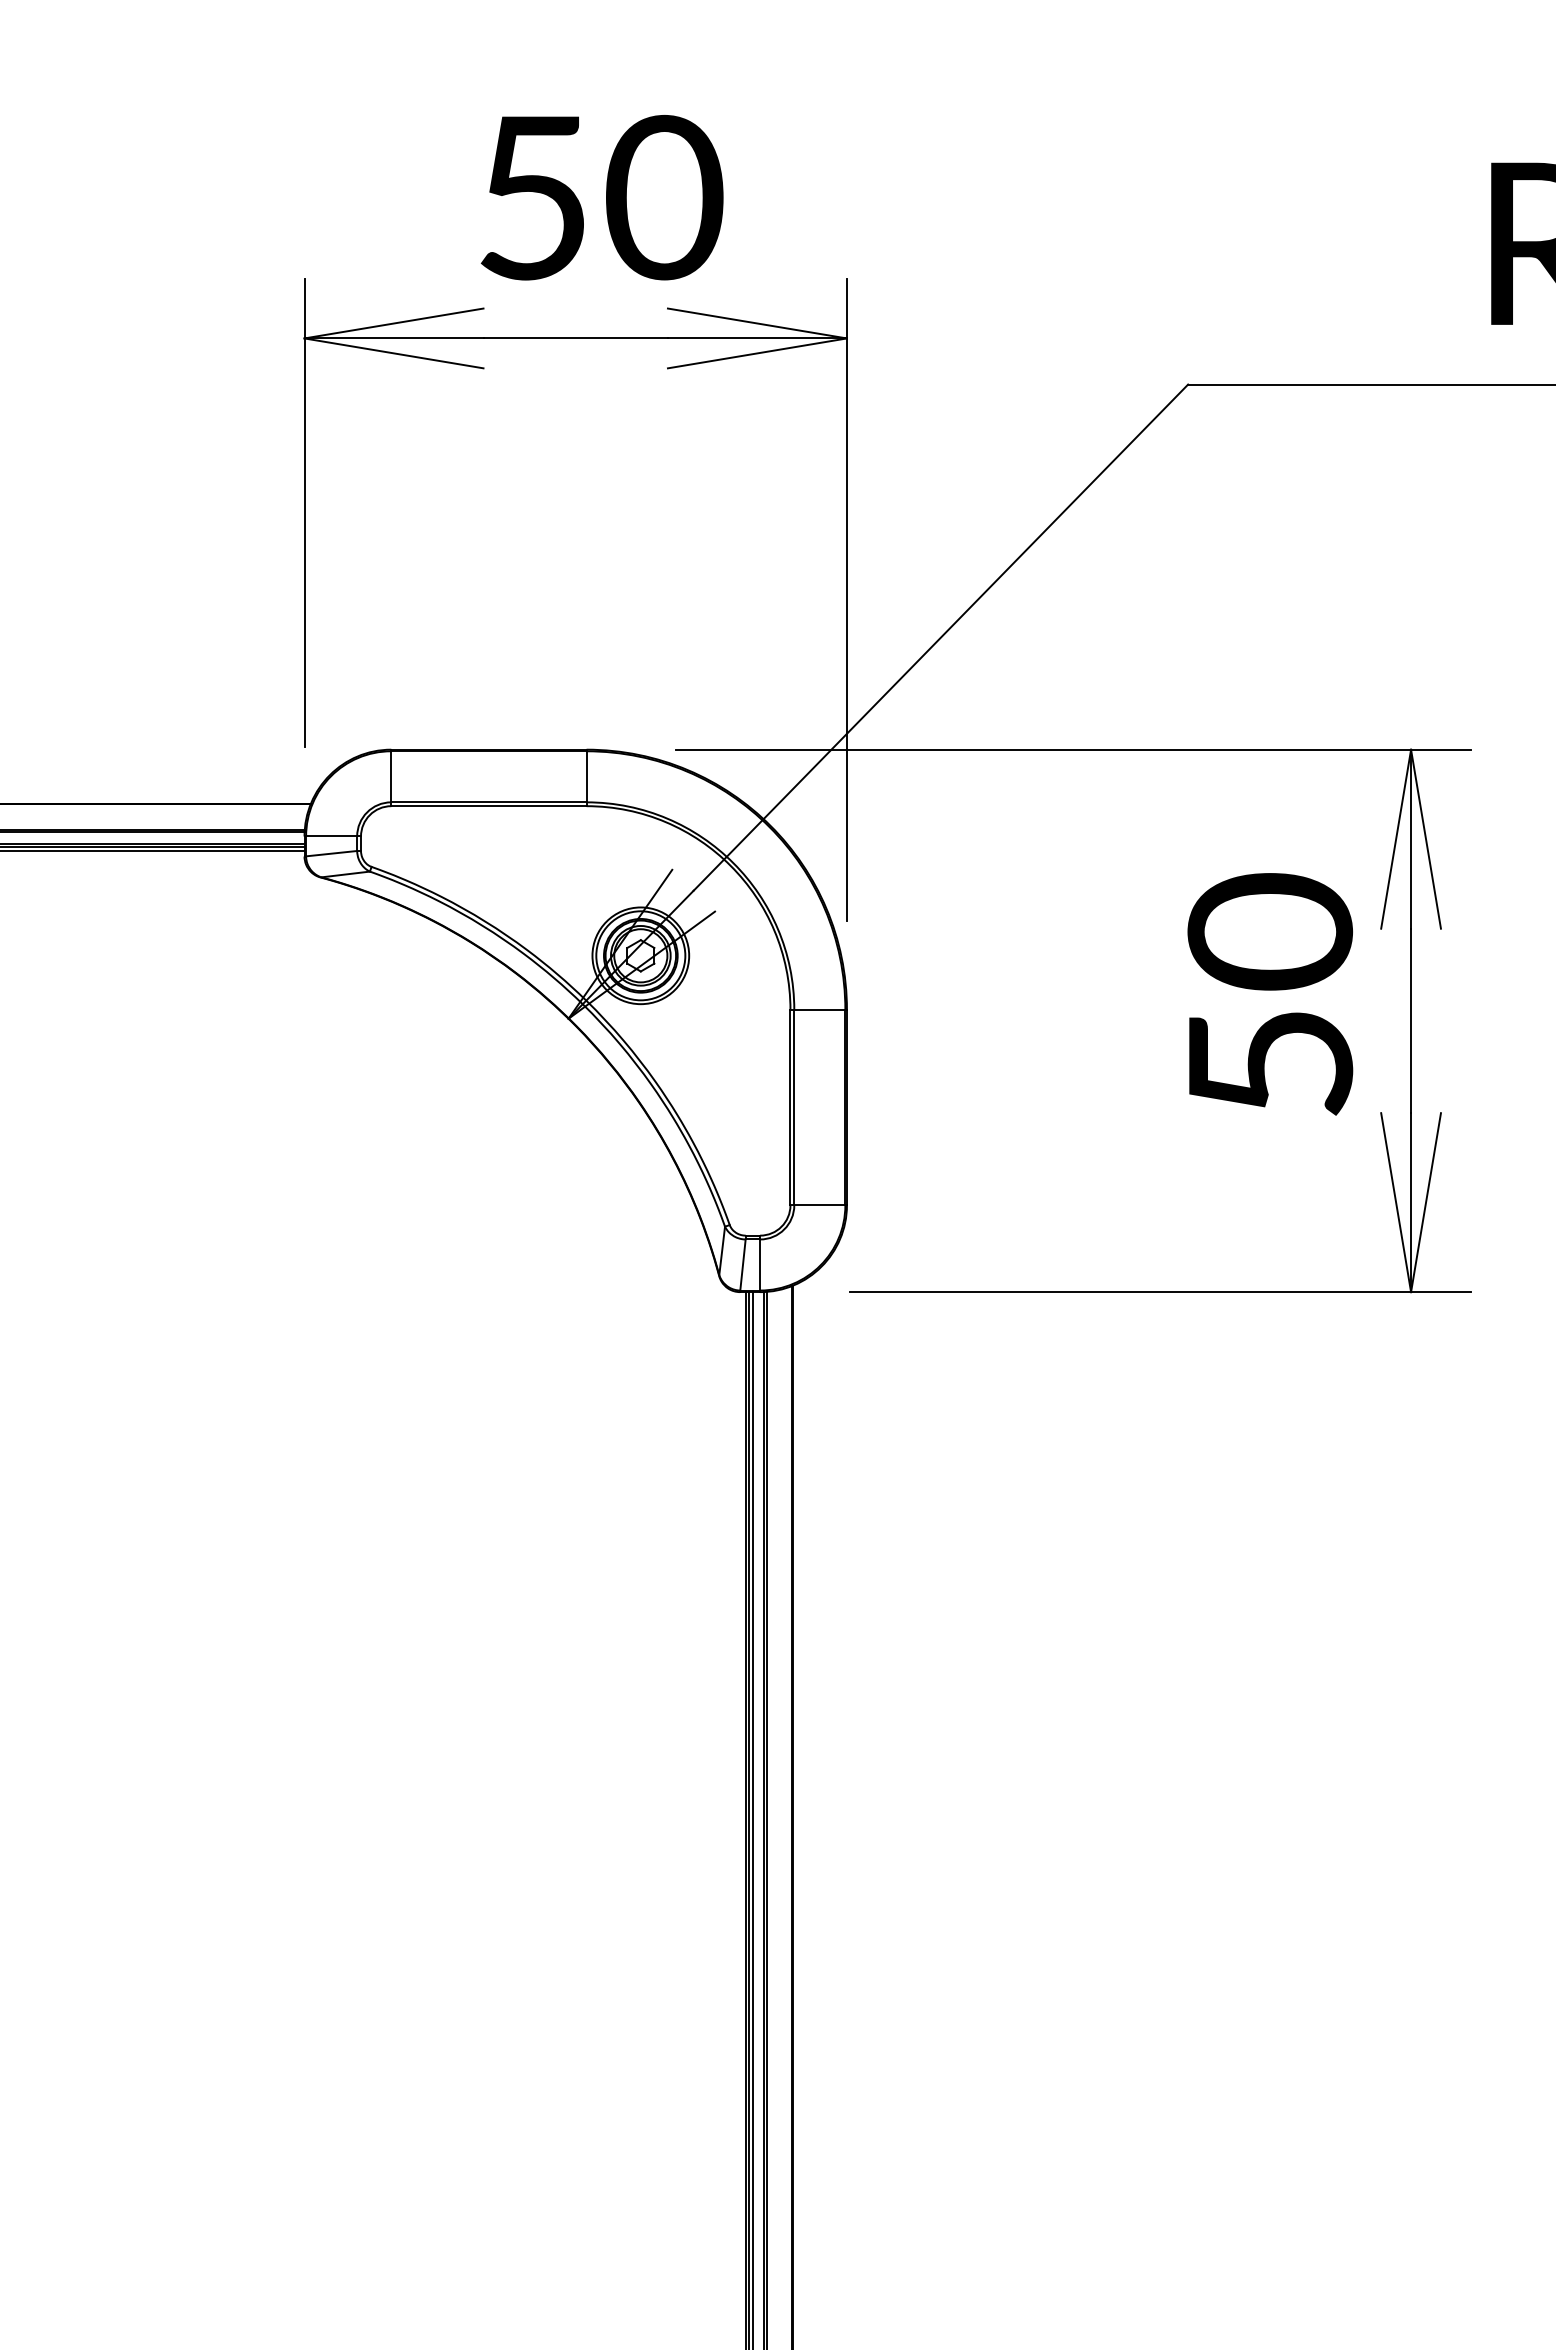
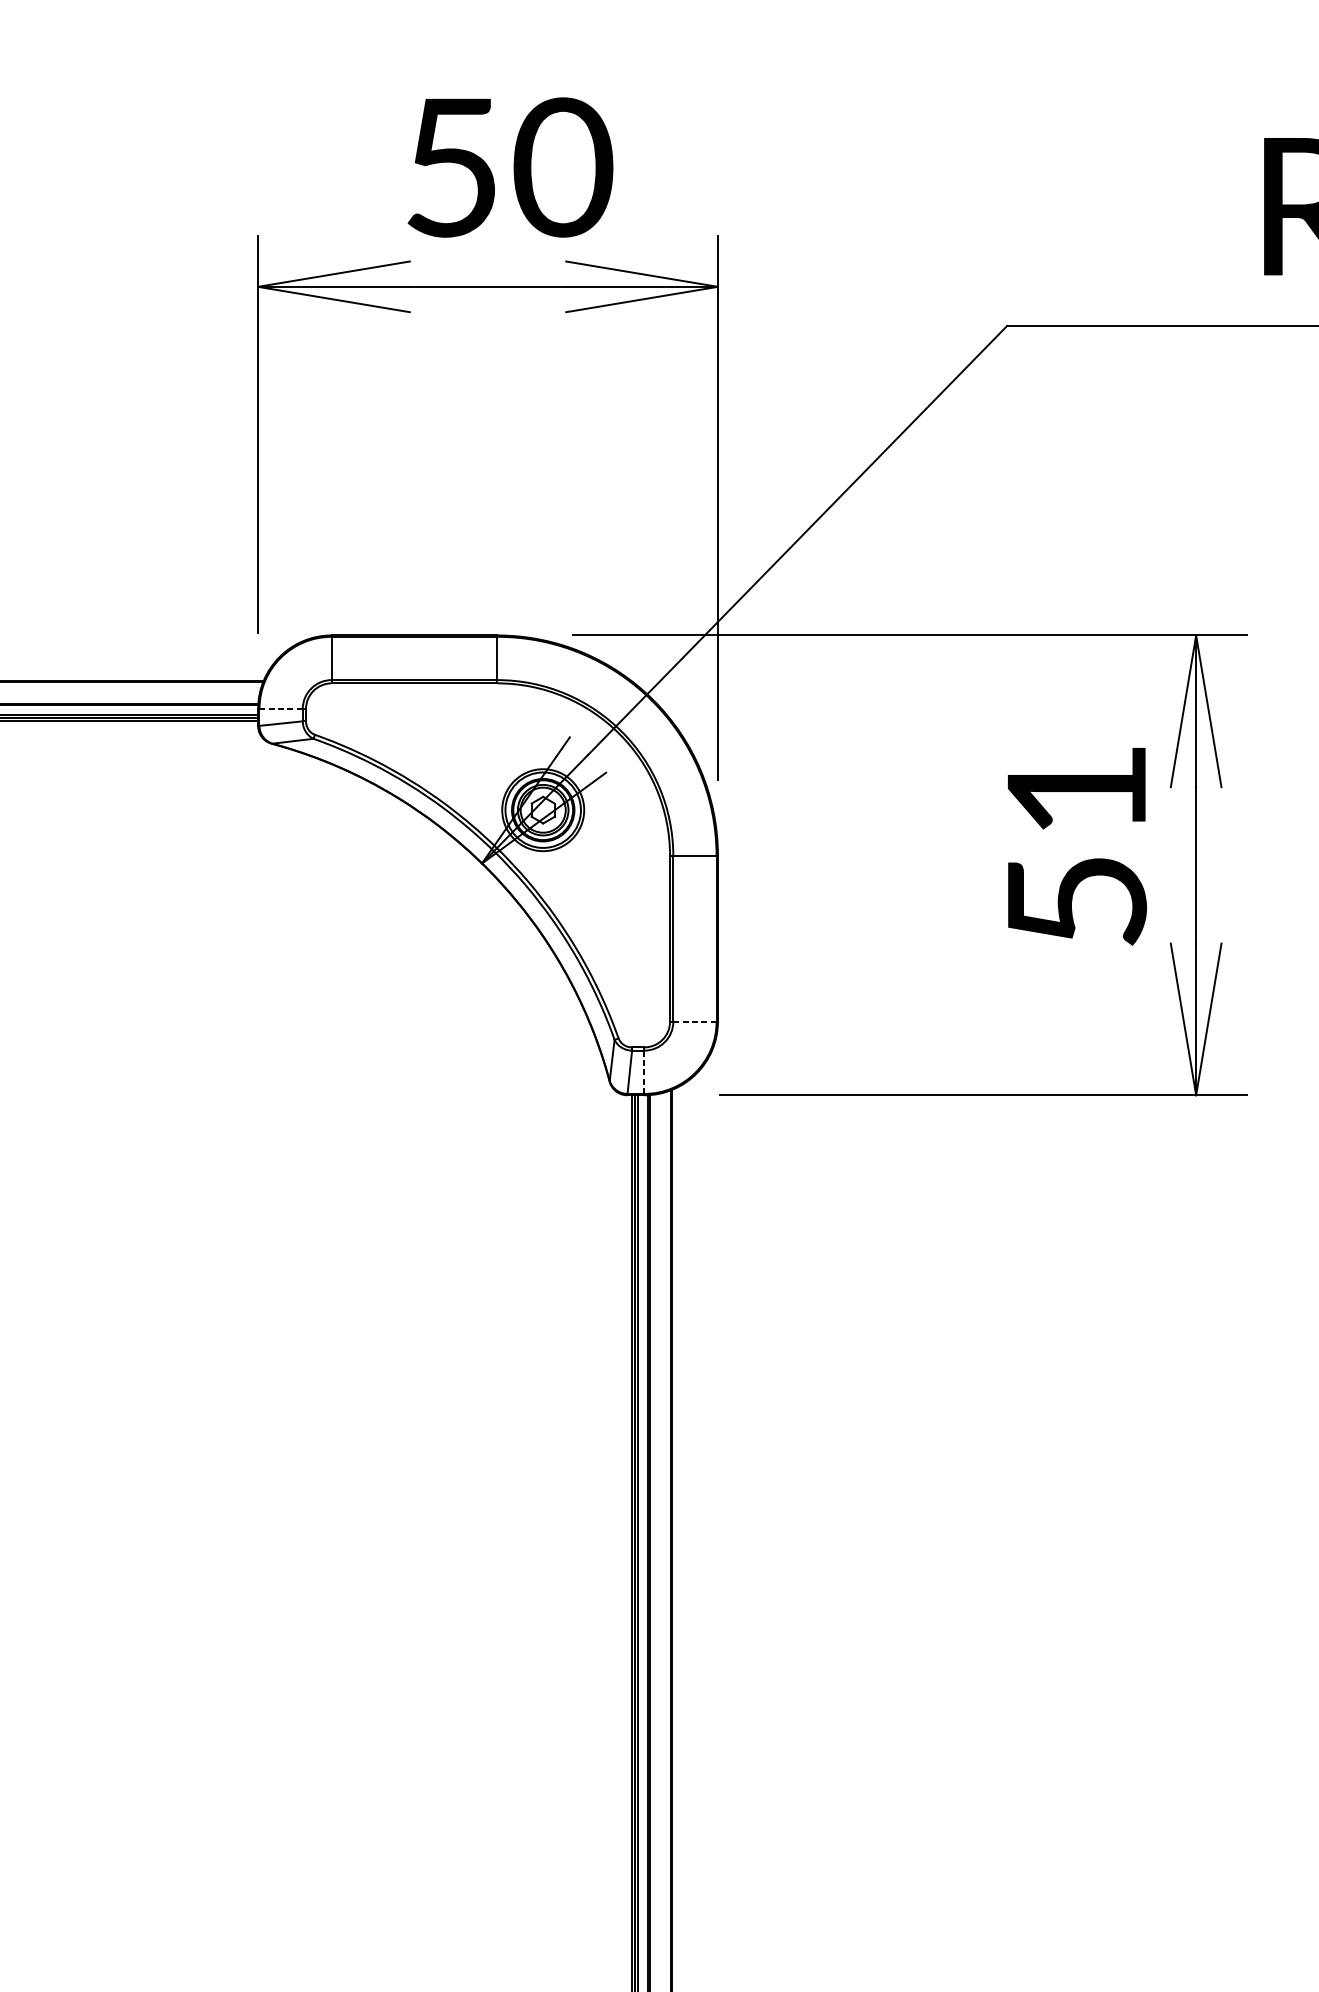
line: (331, 836) -> (281, 709), solid -> dashed
text: (1270, 931) -> (1076, 789), 50 -> 51
line: (819, 1205) -> (694, 1021), solid -> dashed
line: (760, 1265) -> (644, 1072), solid -> dashed

